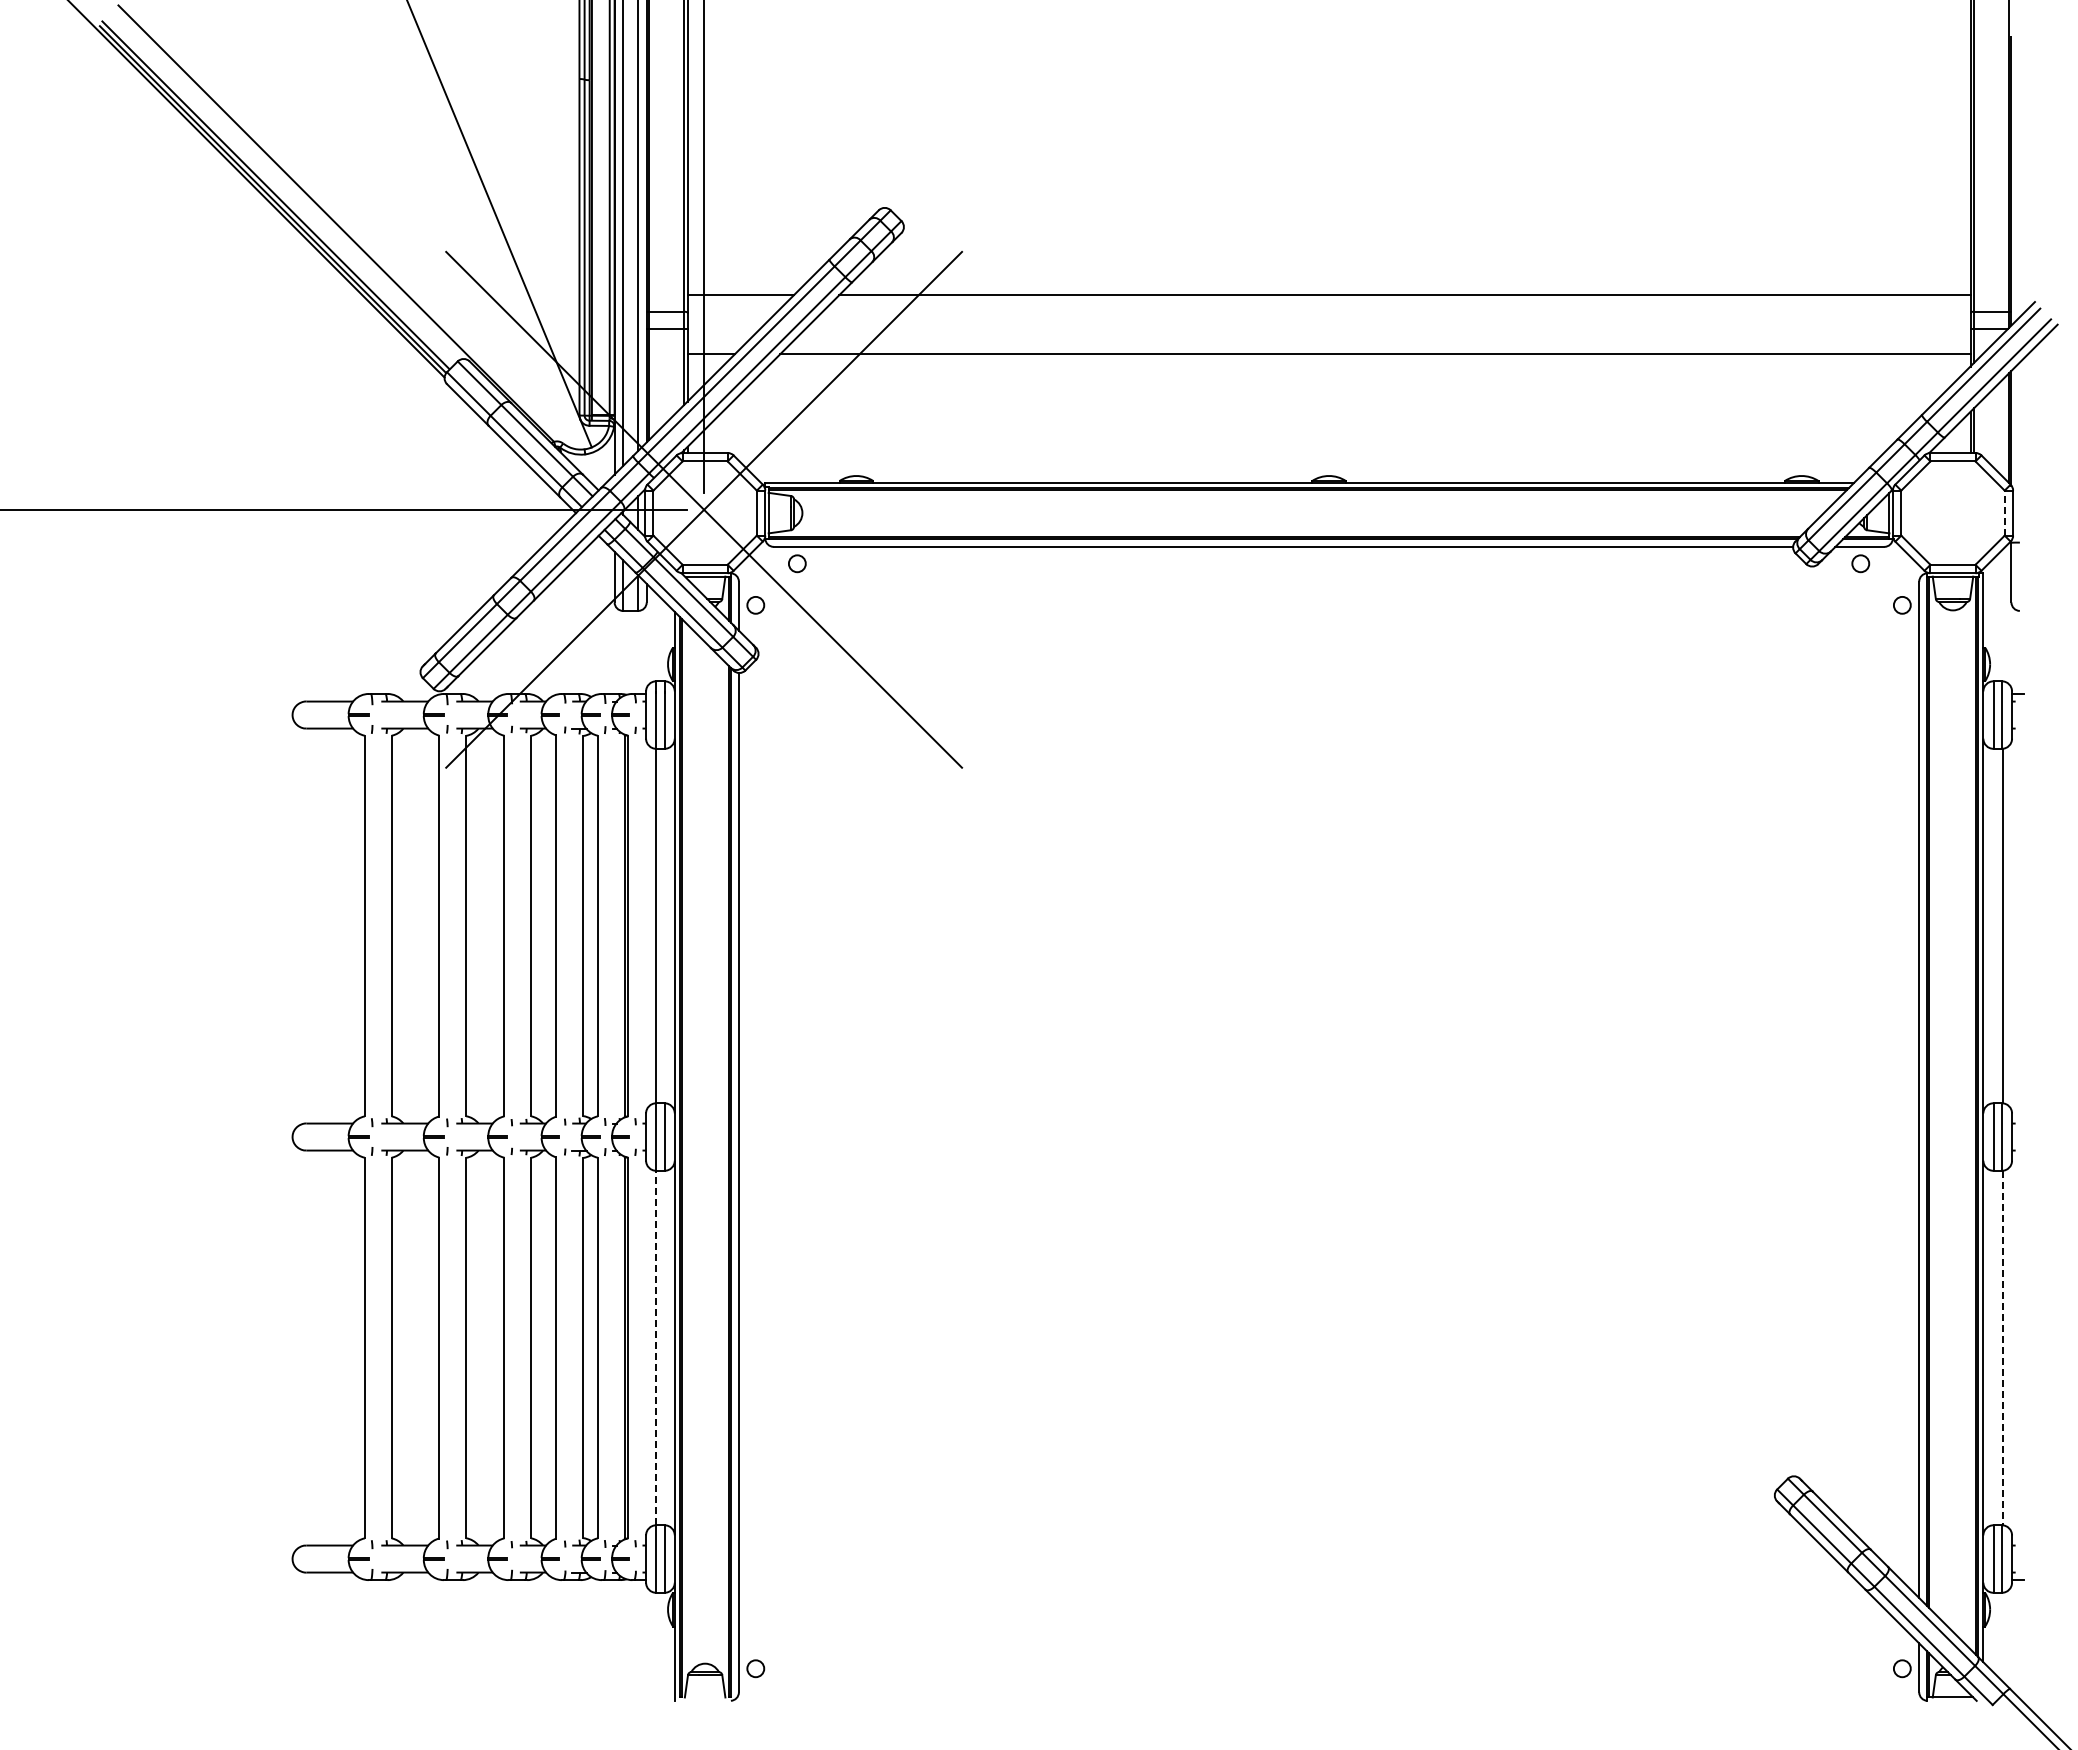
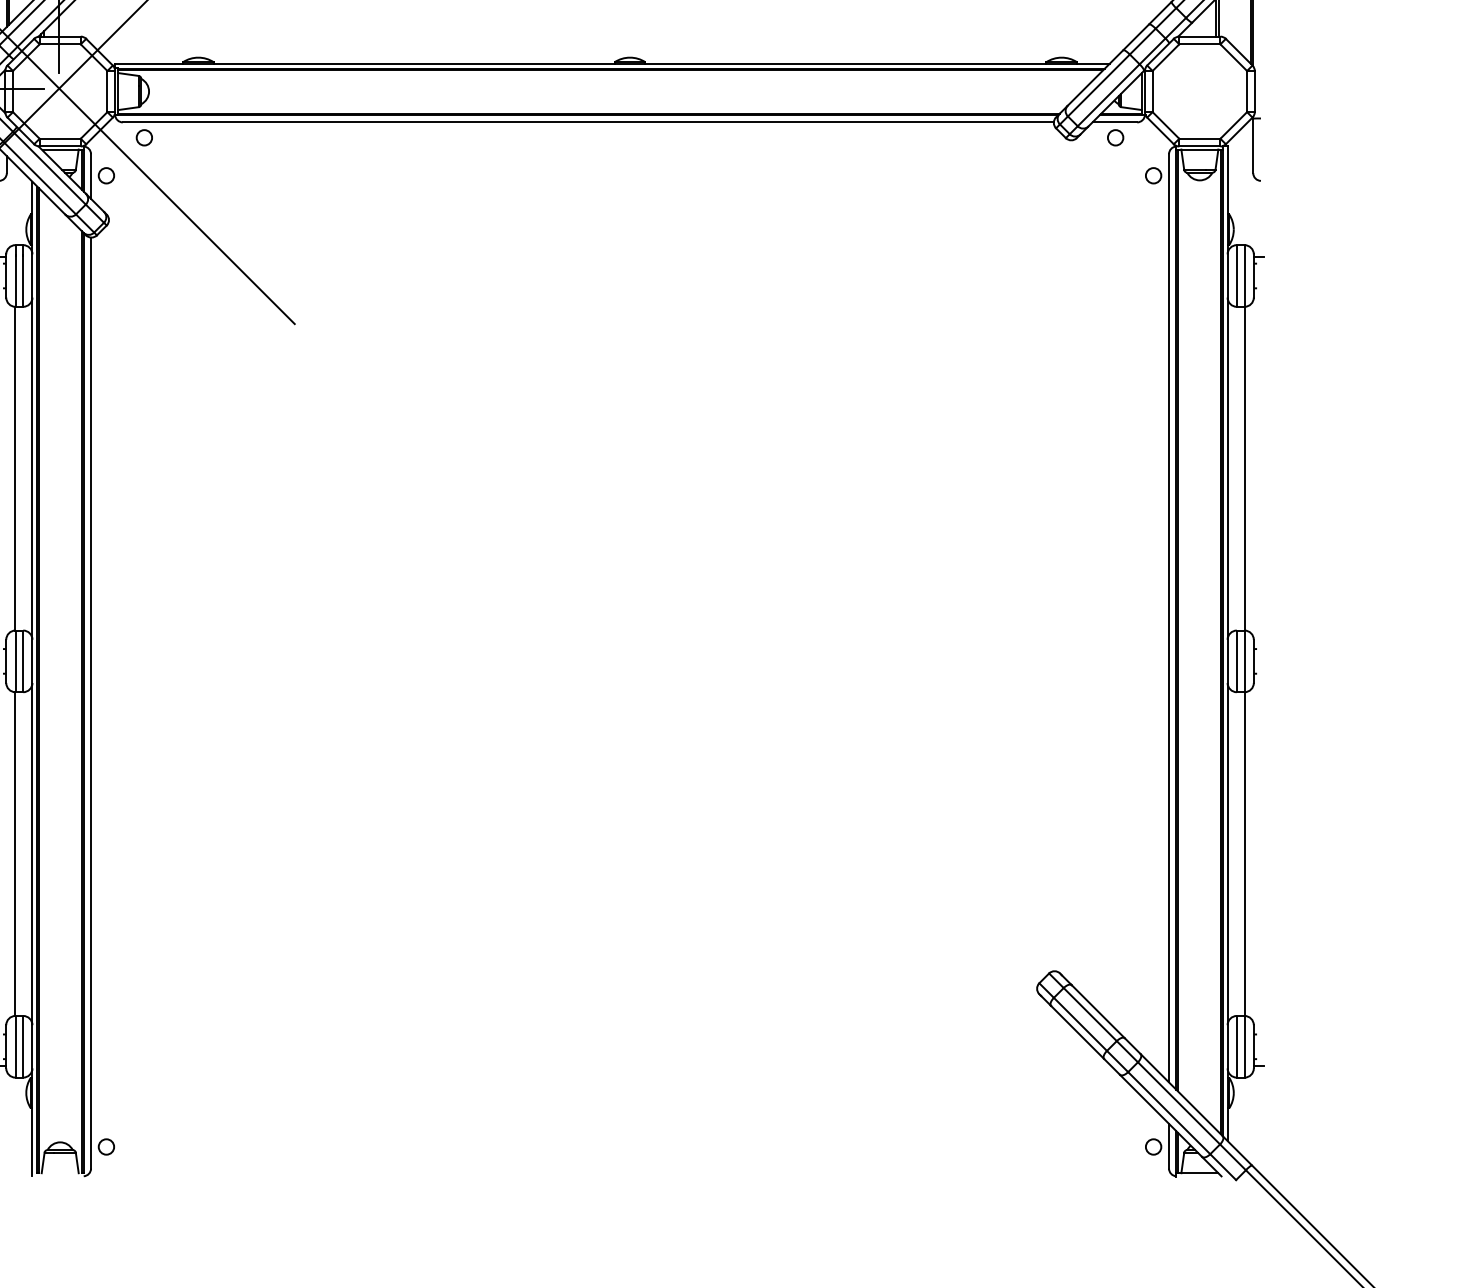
line: (2004, 513) -> (1246, 91), dashed -> solid
line: (655, 1347) -> (14, 853), dashed -> solid
line: (2002, 1348) -> (1245, 854), dashed -> solid

